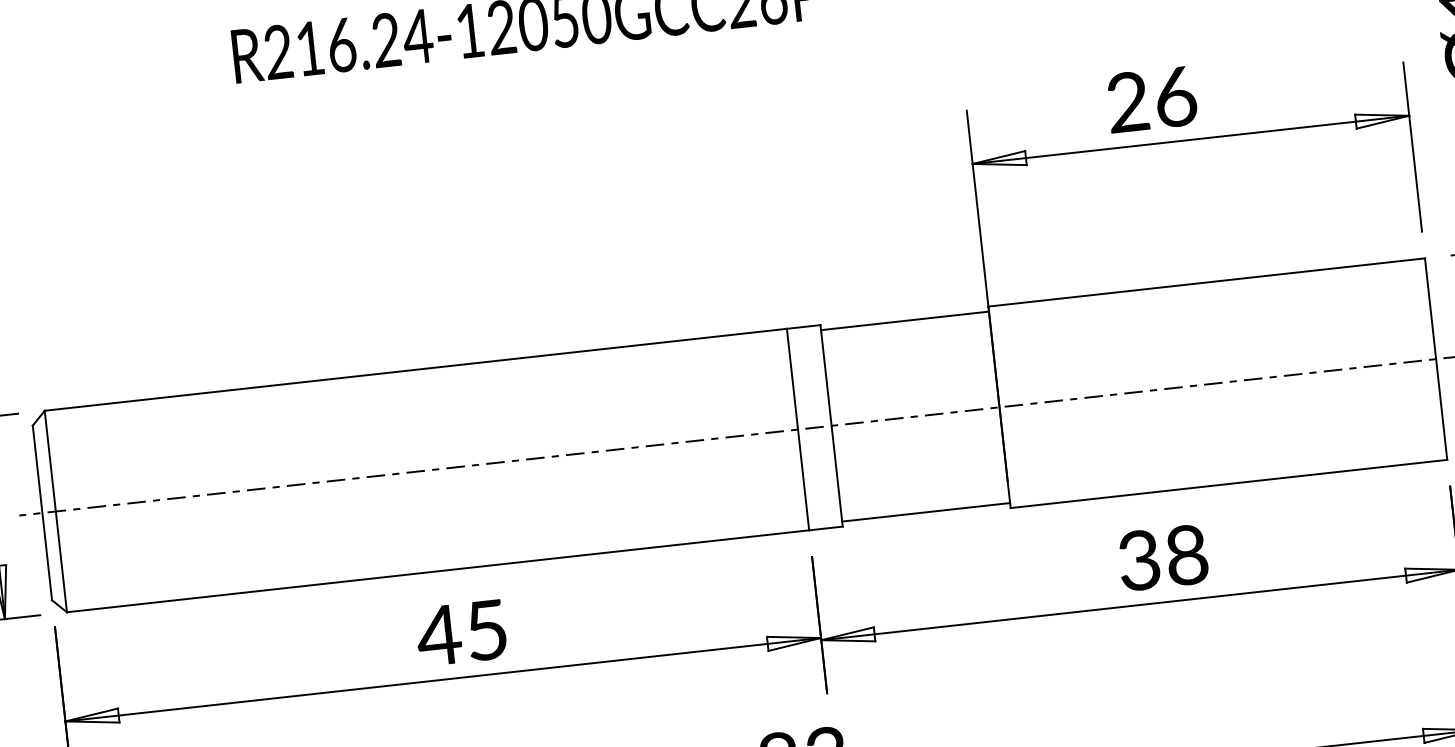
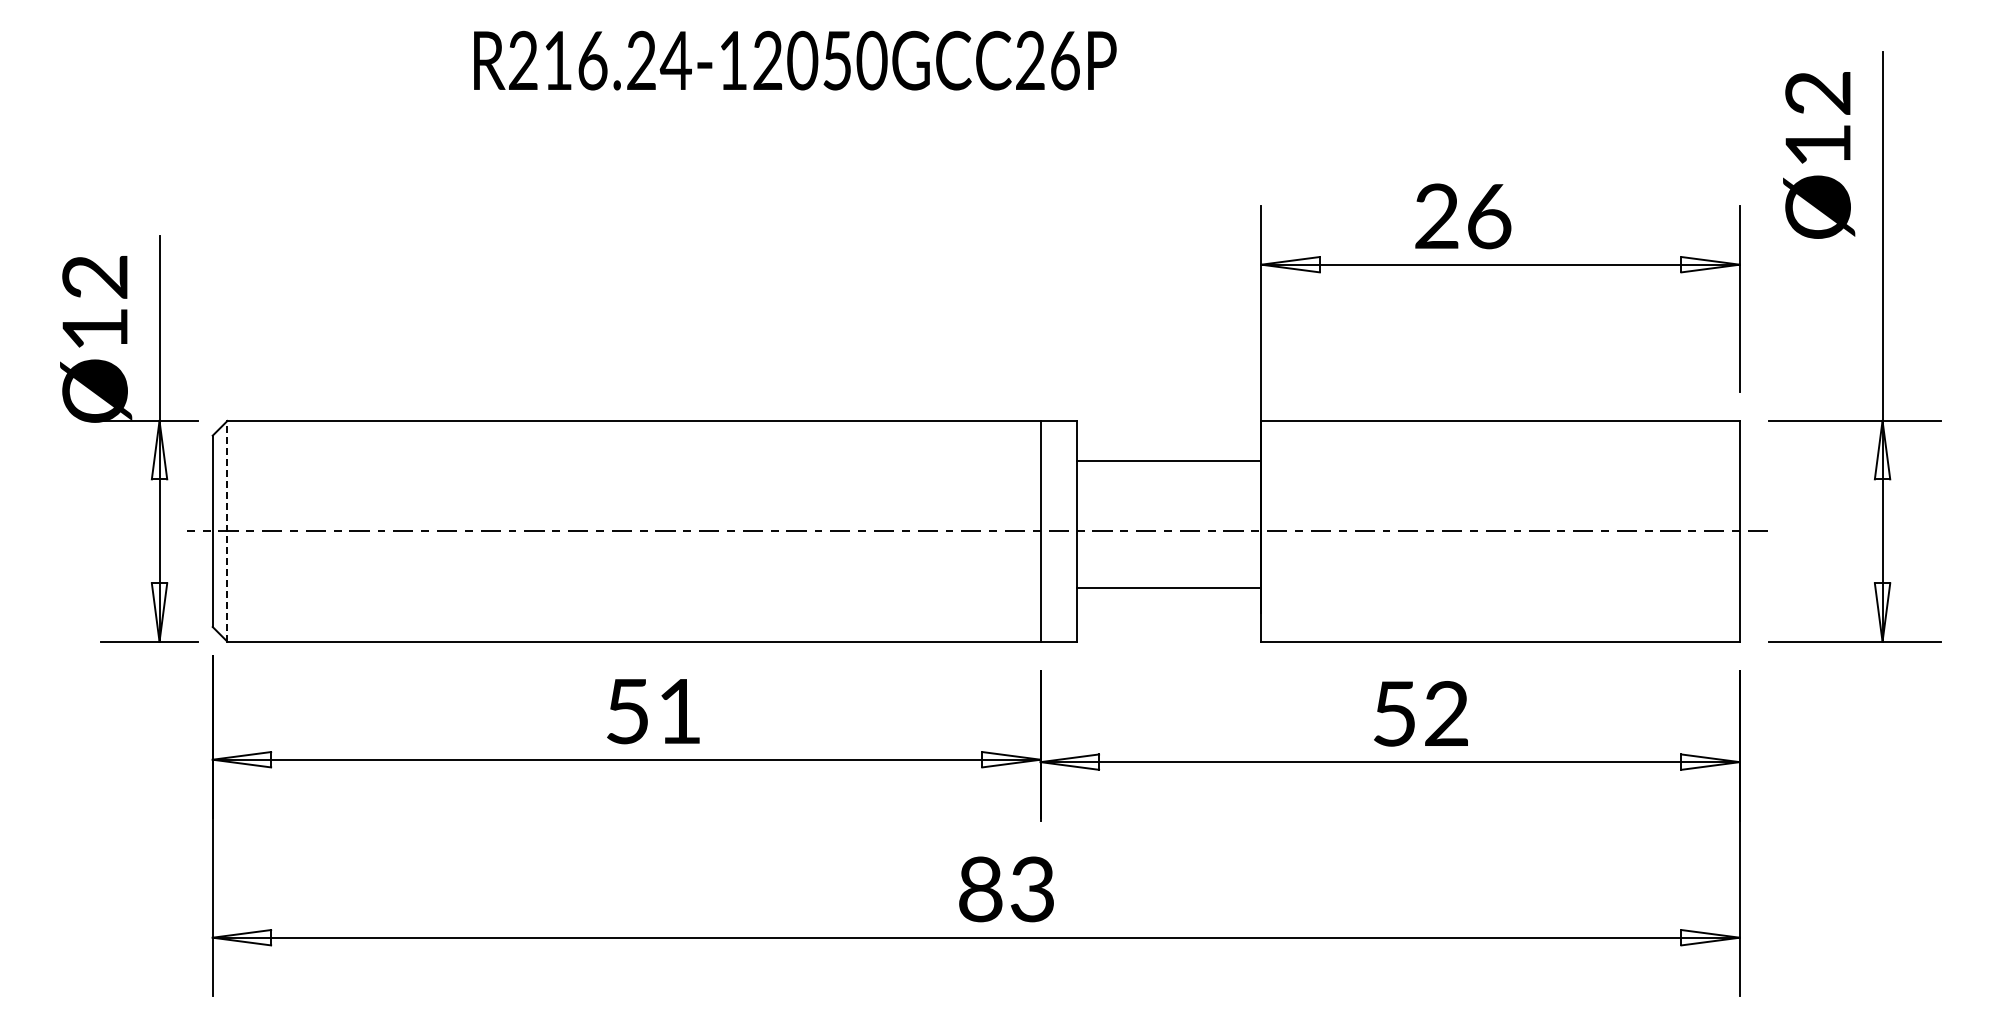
line: (905, 320) -> (1169, 461), moved
line: (55, 510) -> (227, 530), solid -> dashed
line: (926, 512) -> (1169, 588), moved
text: (1163, 557) -> (1420, 713), 38 -> 52
text: (461, 633) -> (651, 711), 45 -> 51

